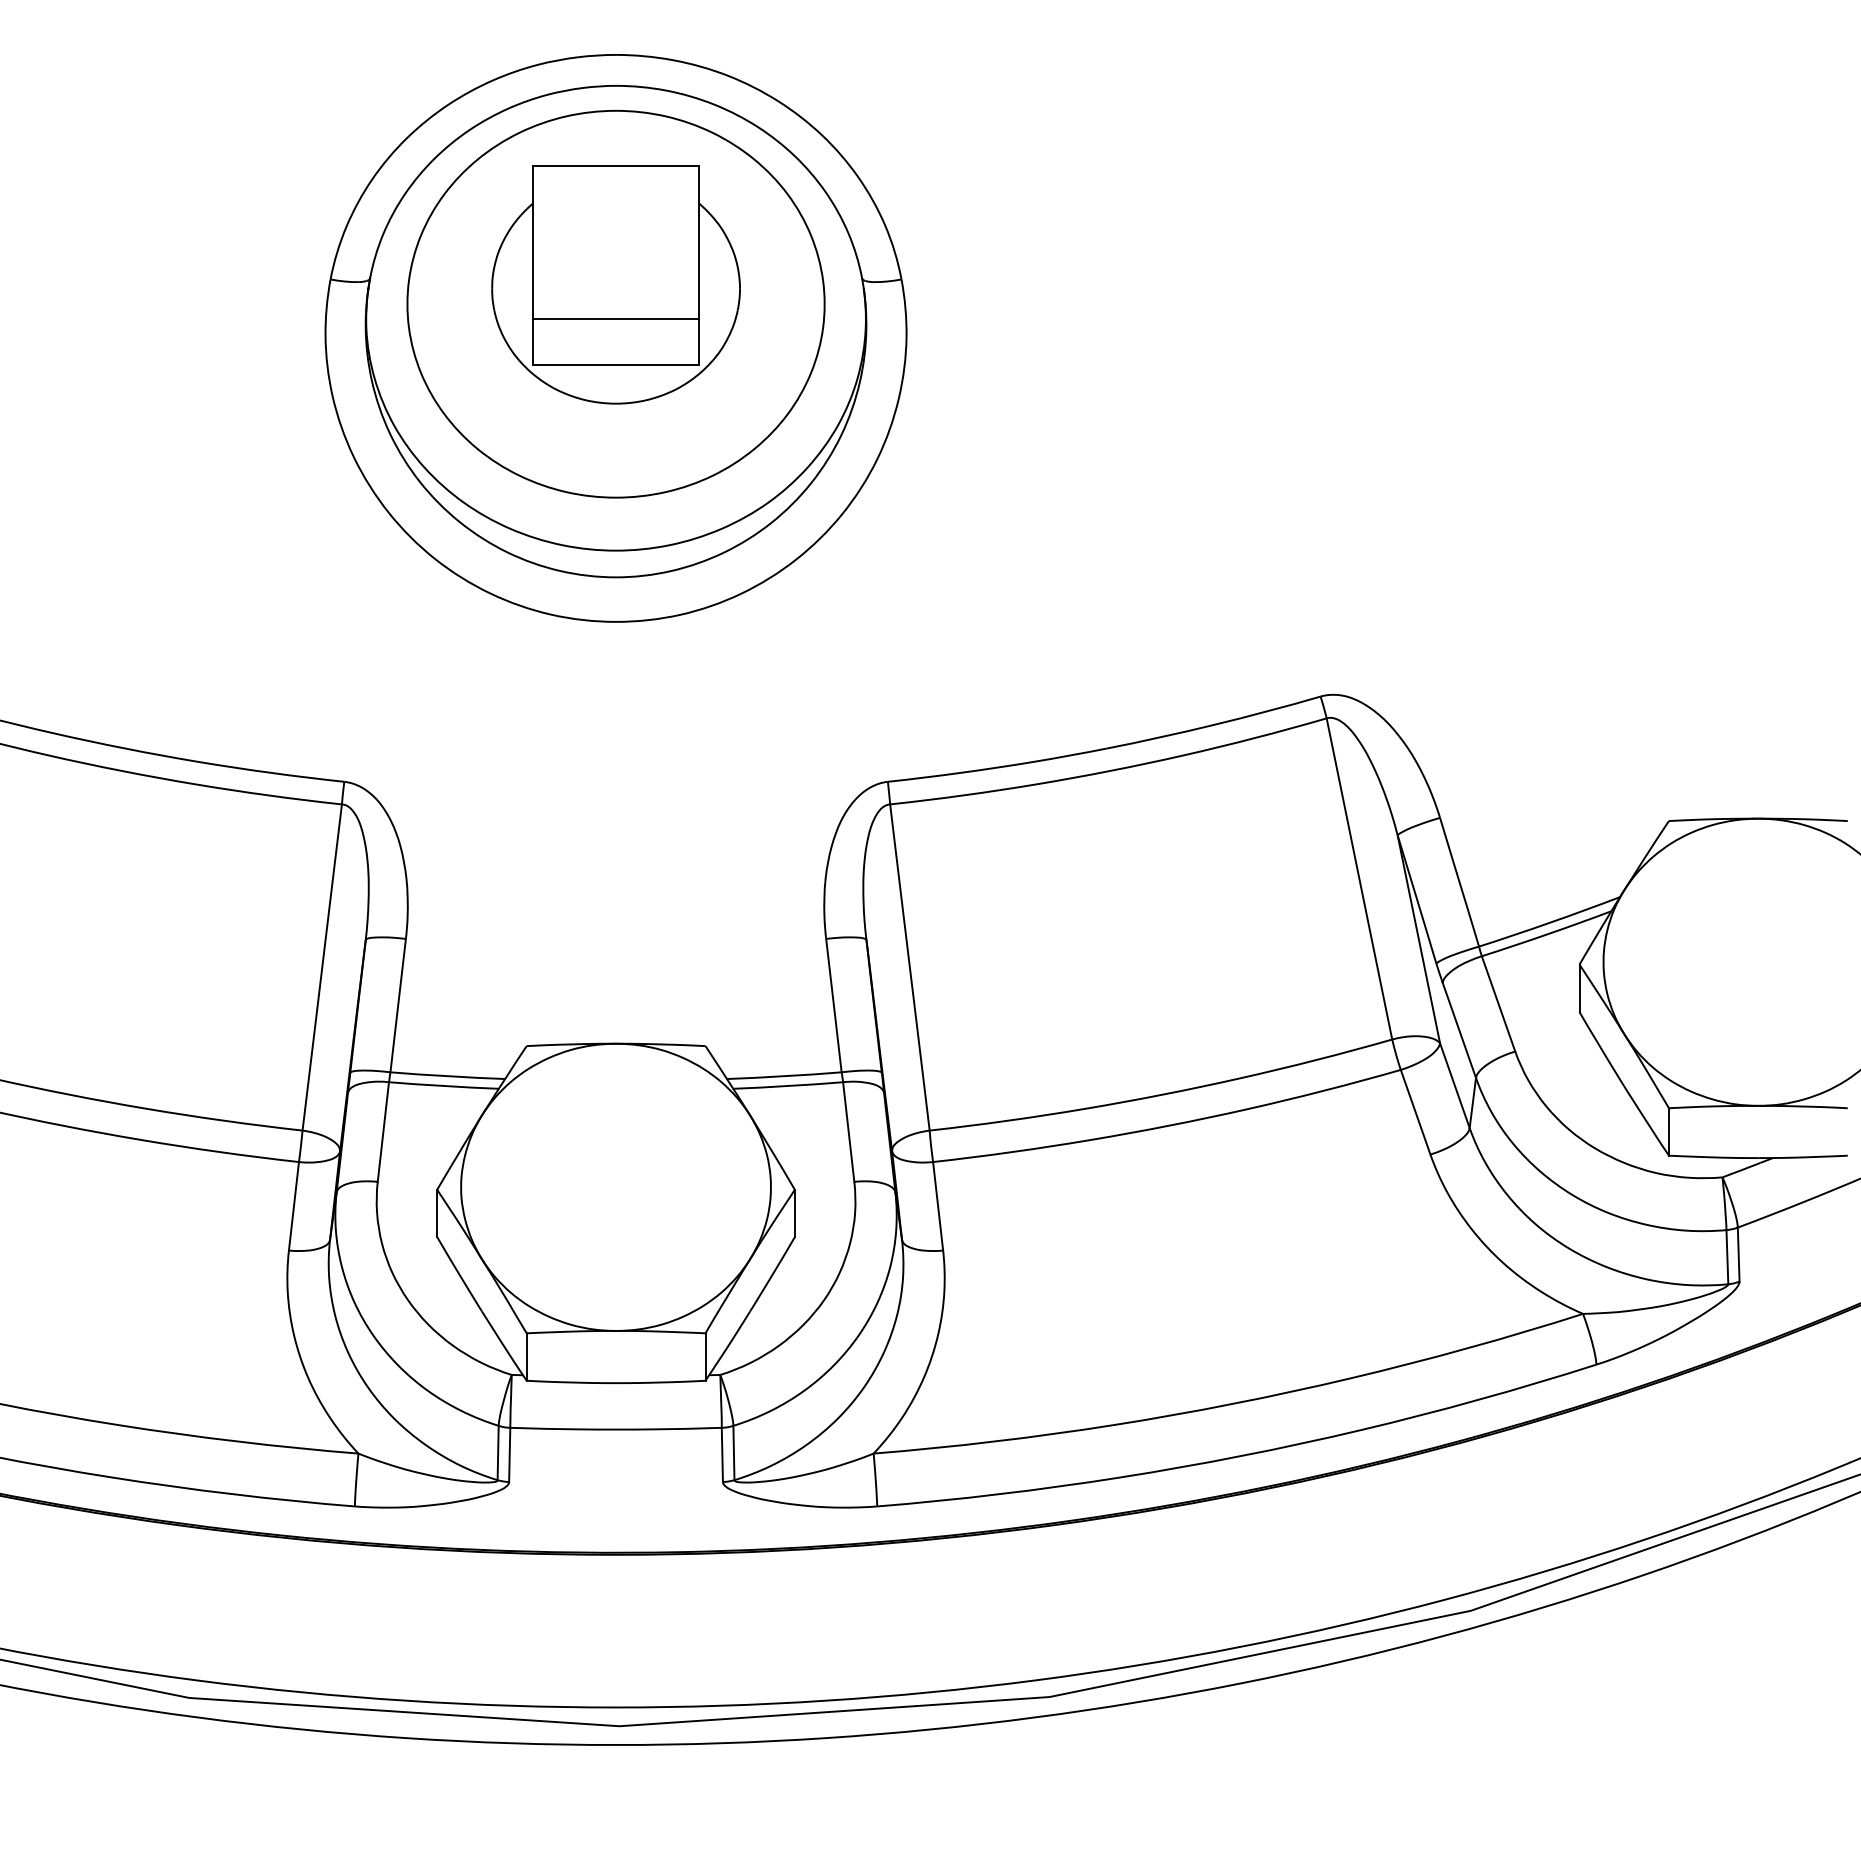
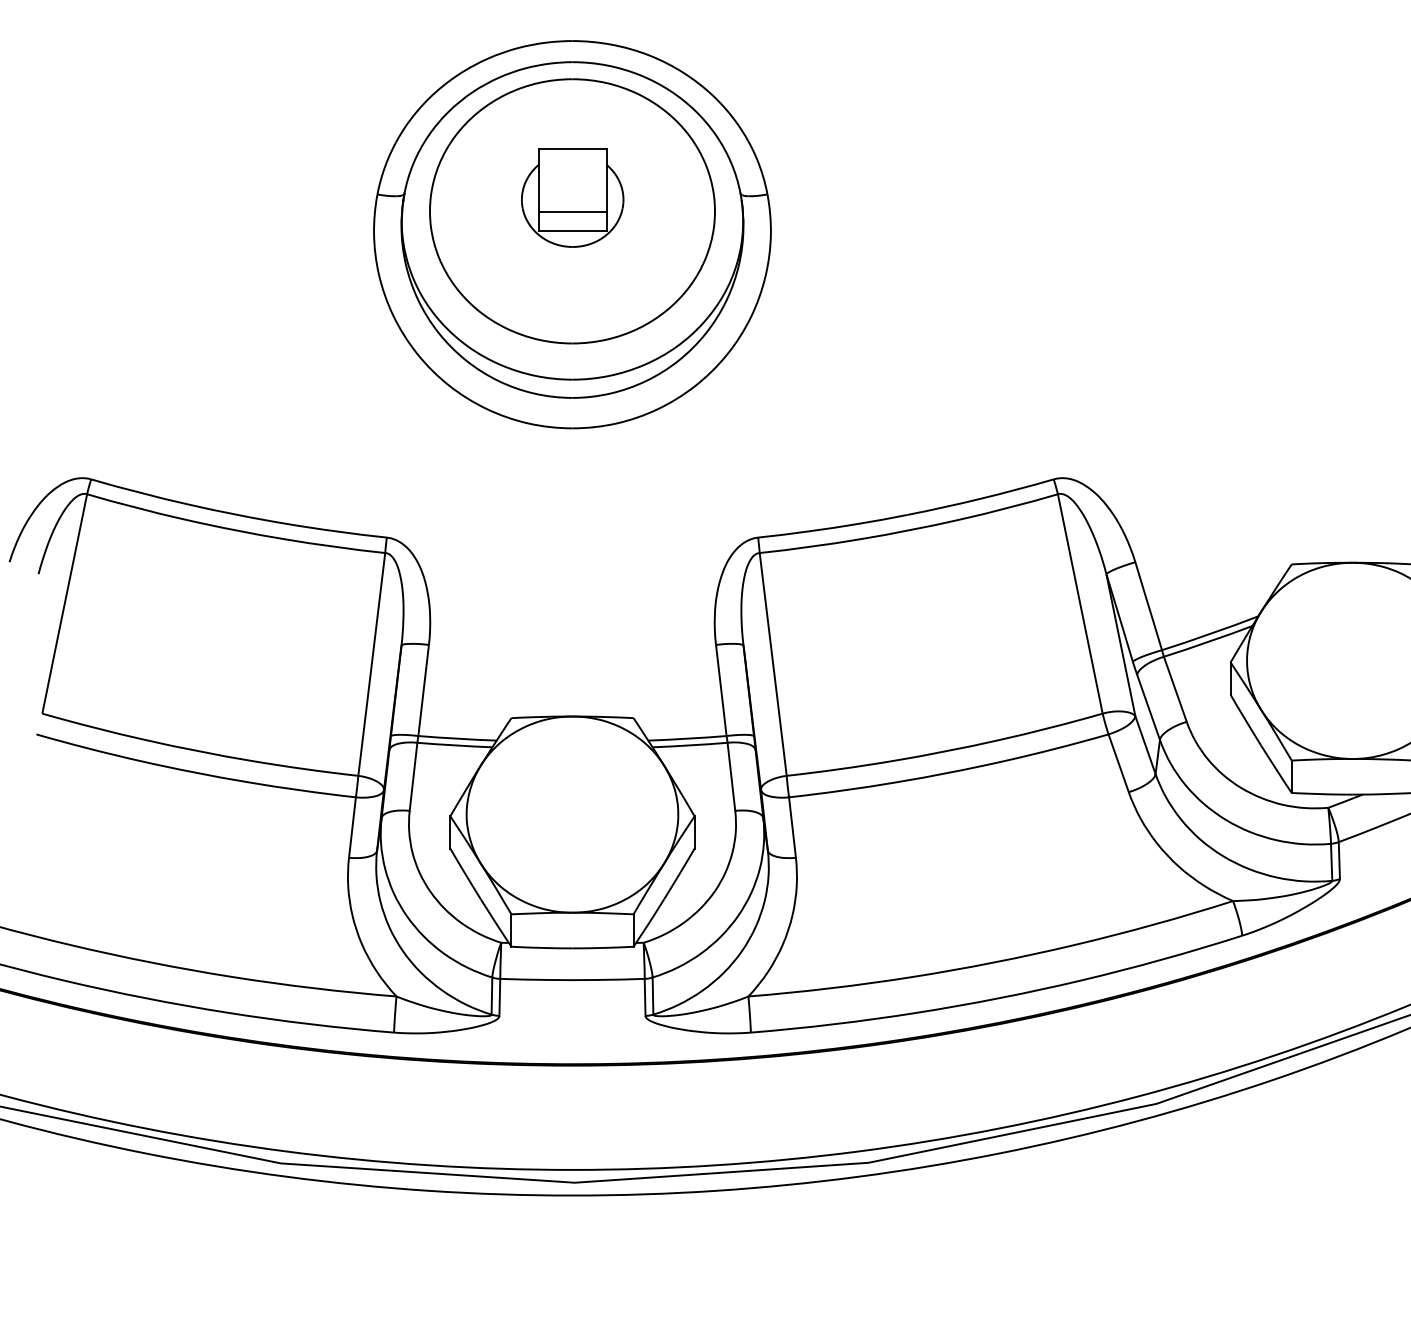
part: (616, 285) -> (572, 198), size x0.6

